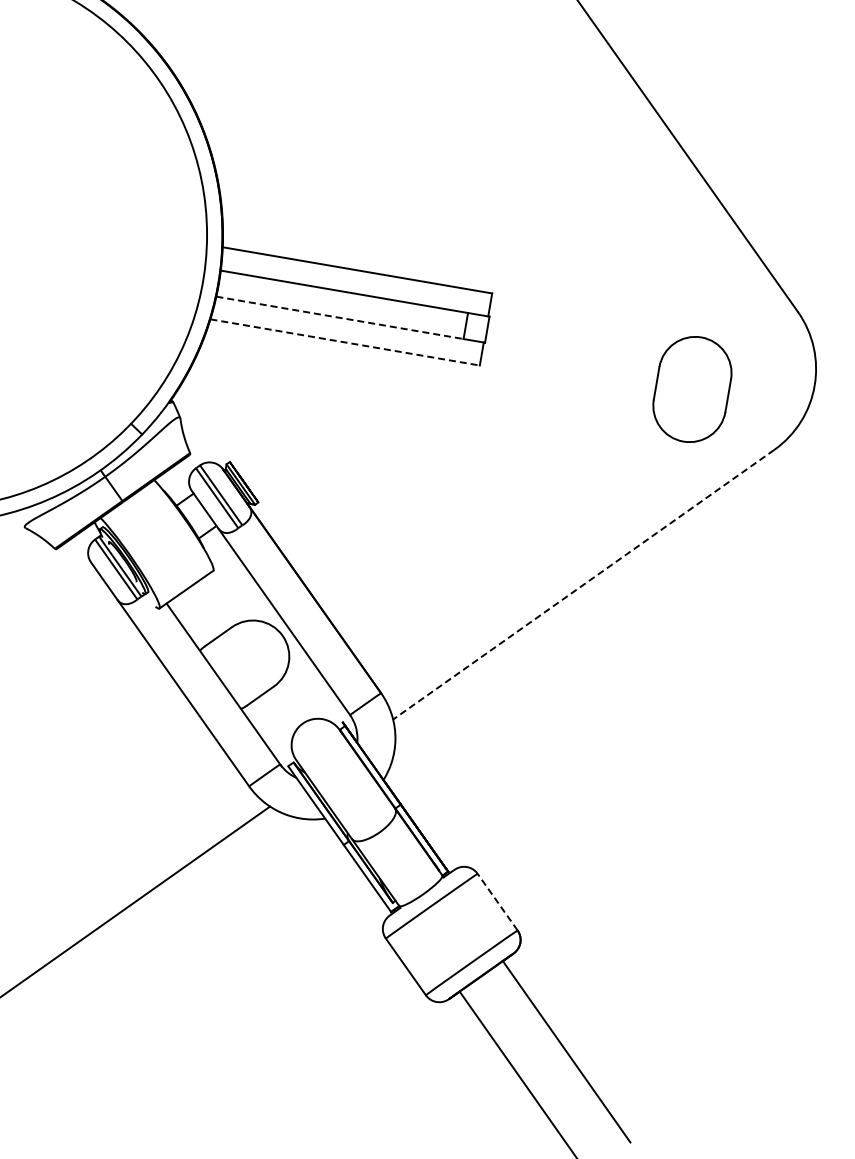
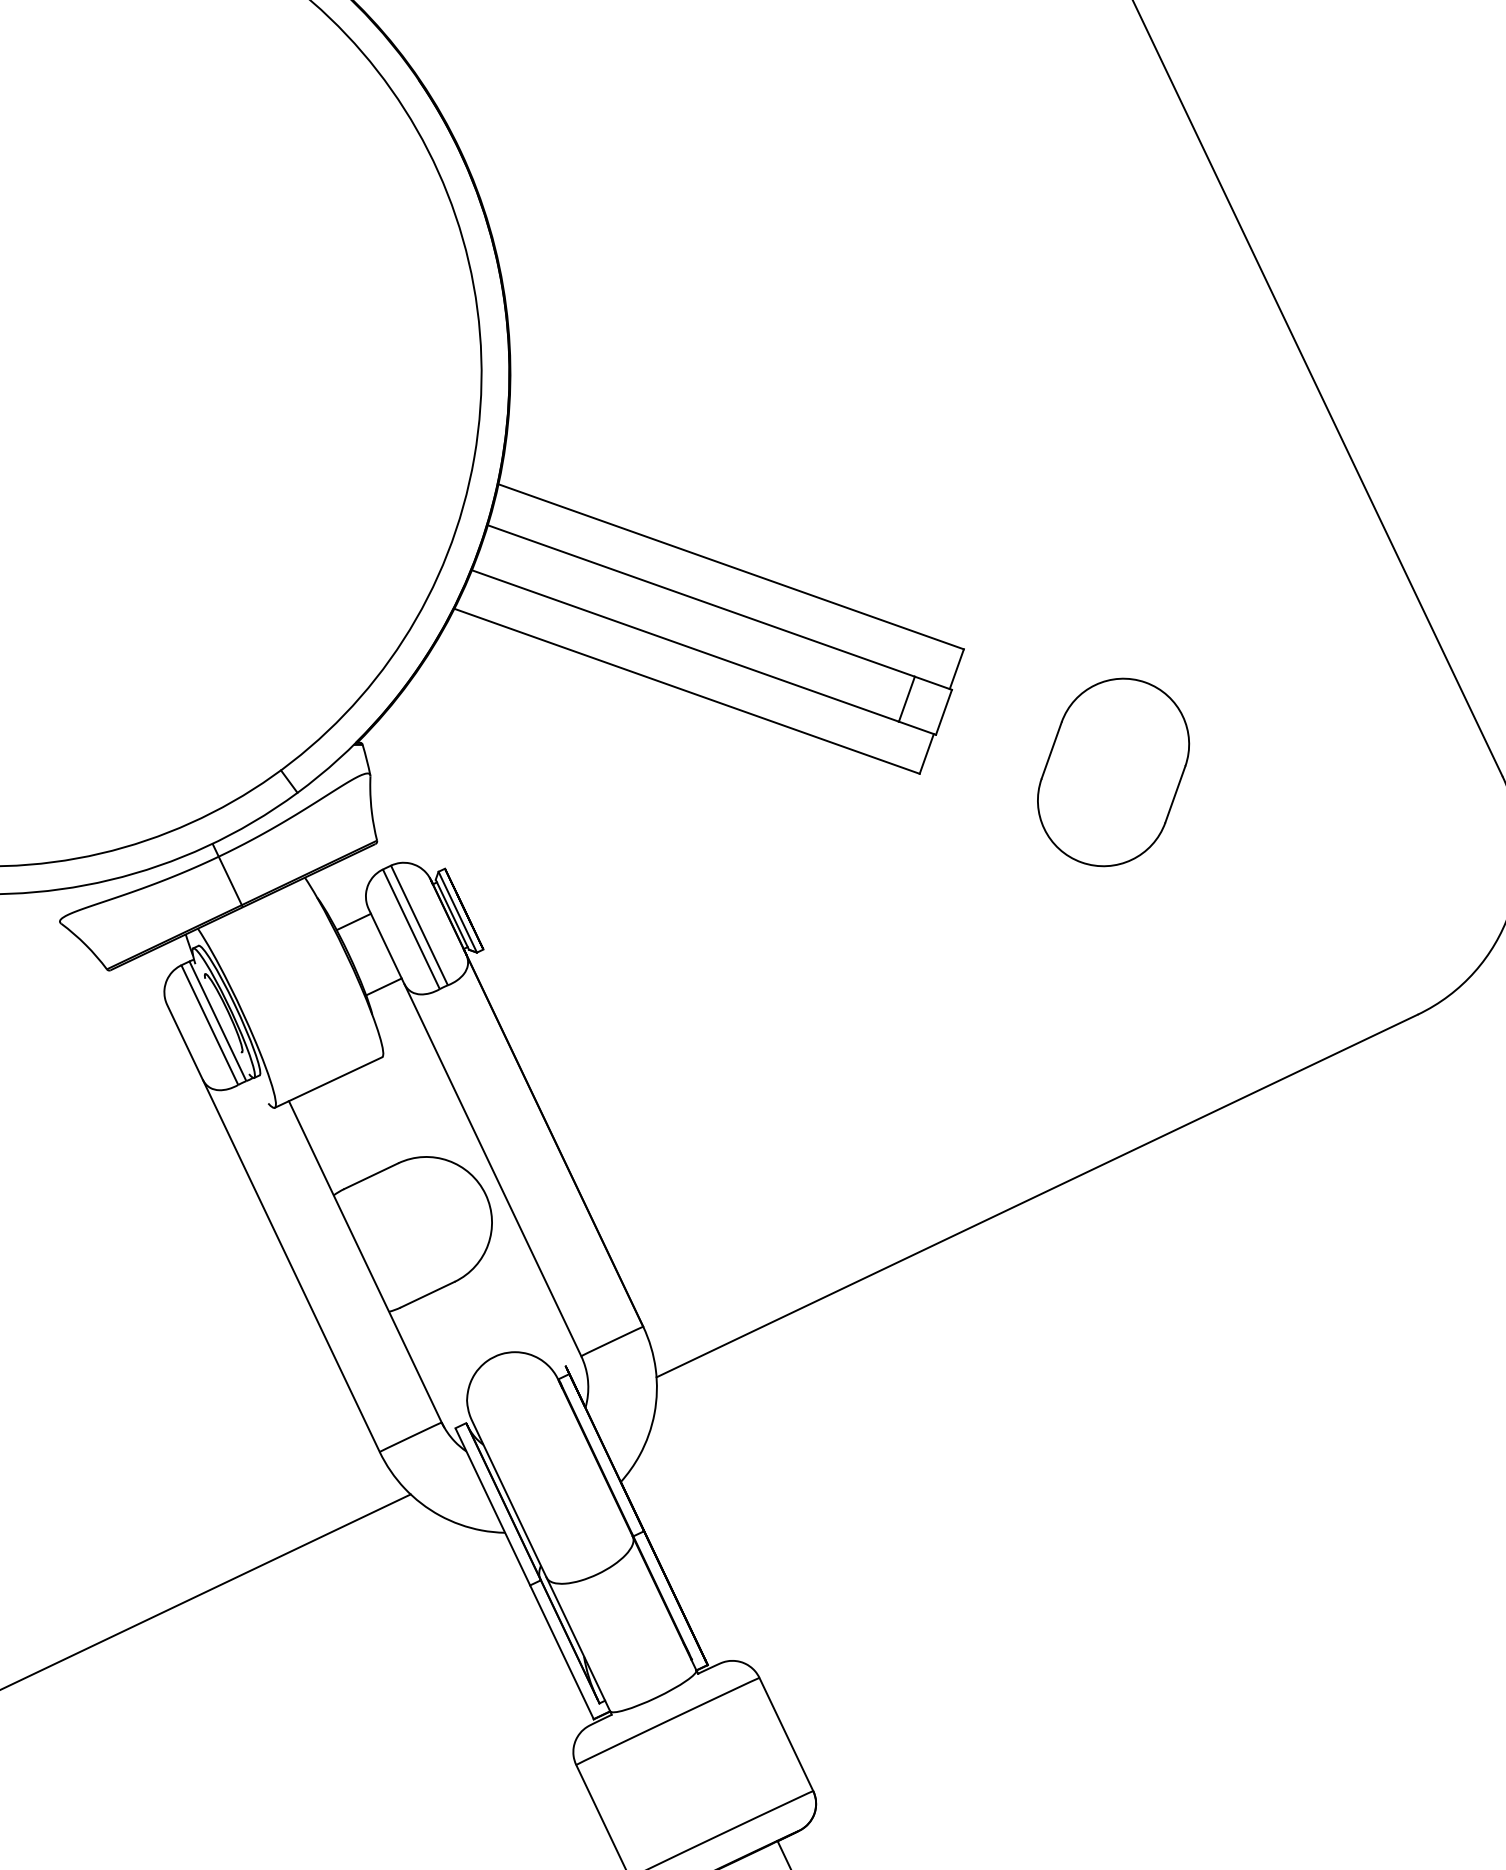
line: (340, 317) -> (686, 645), dashed -> solid
line: (345, 342) -> (687, 691), dashed -> solid
part: (692, 389) -> (1113, 772), moved
line: (583, 585) -> (1036, 1197), dashed -> solid
line: (497, 902) -> (786, 1735), dashed -> solid

